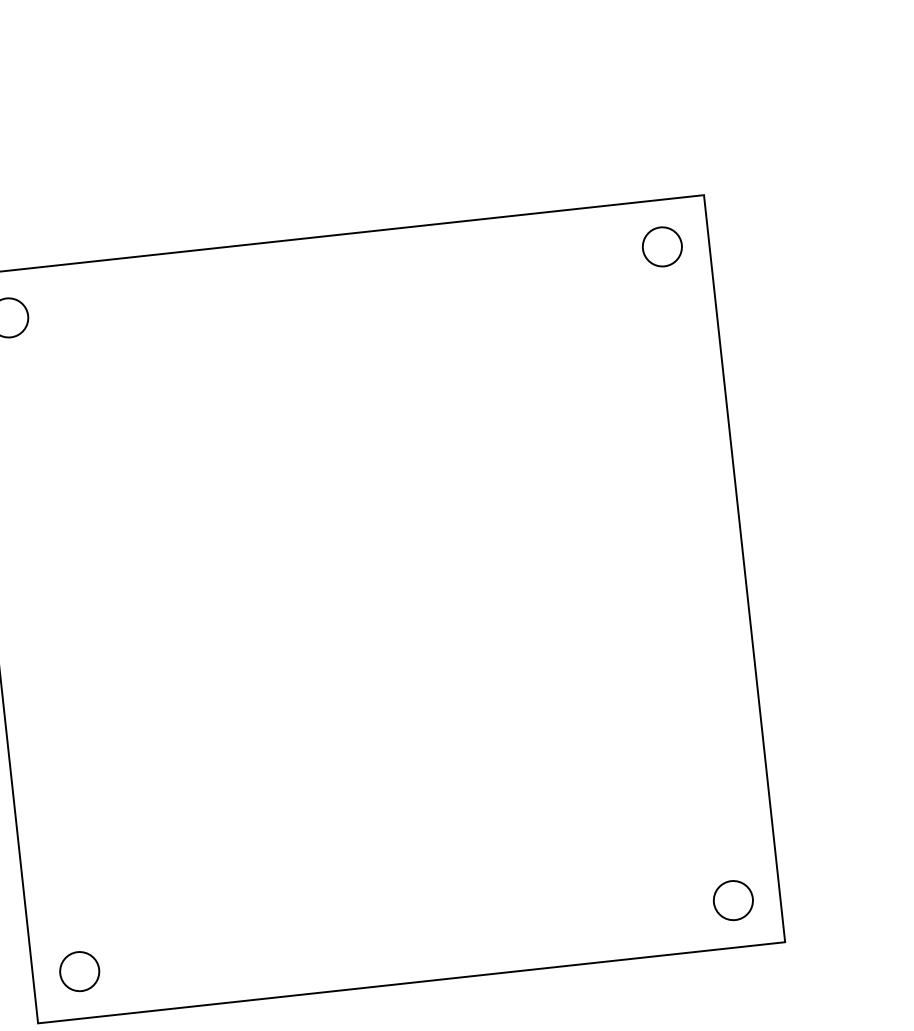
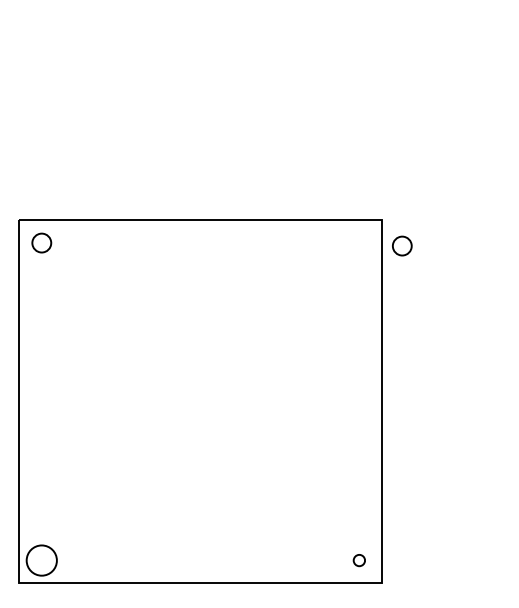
circle: (662, 245) -> (402, 245), moved
circle: (733, 900) -> (359, 560), size x0.6
circle: (79, 971) -> (41, 560), size x1.6

